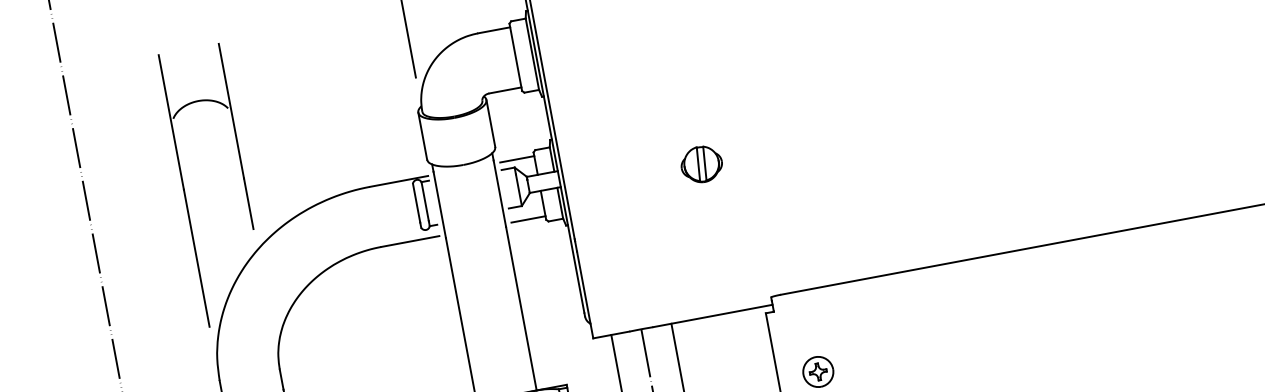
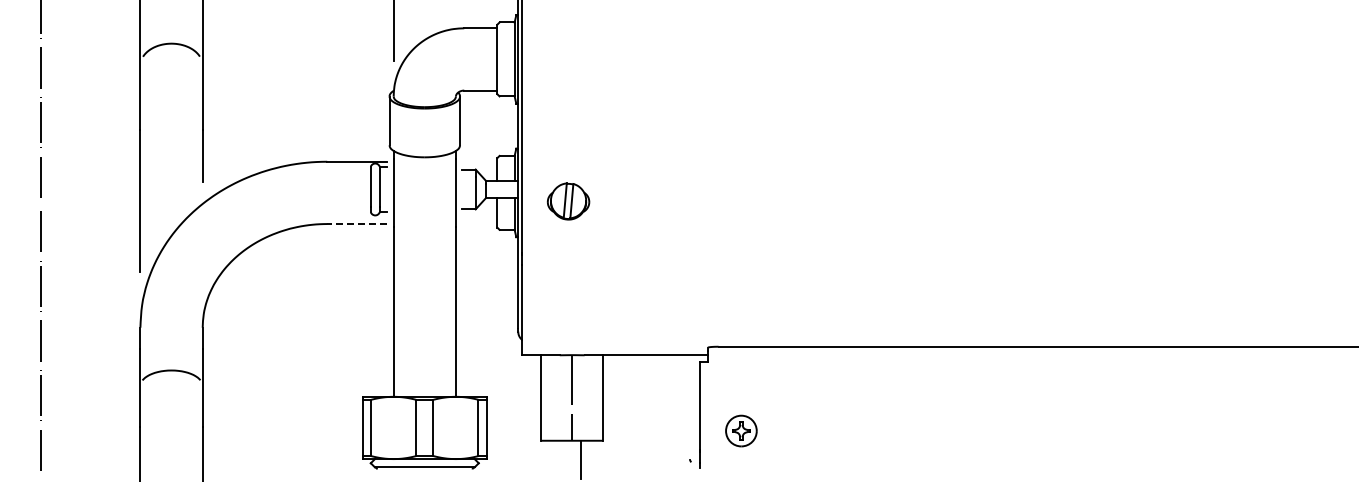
line: (516, 159) -> (479, 161), removed
part: (701, 164) -> (568, 201), moved
line: (528, 219) -> (479, 224), removed
line: (409, 242) -> (356, 224), solid -> dashed

